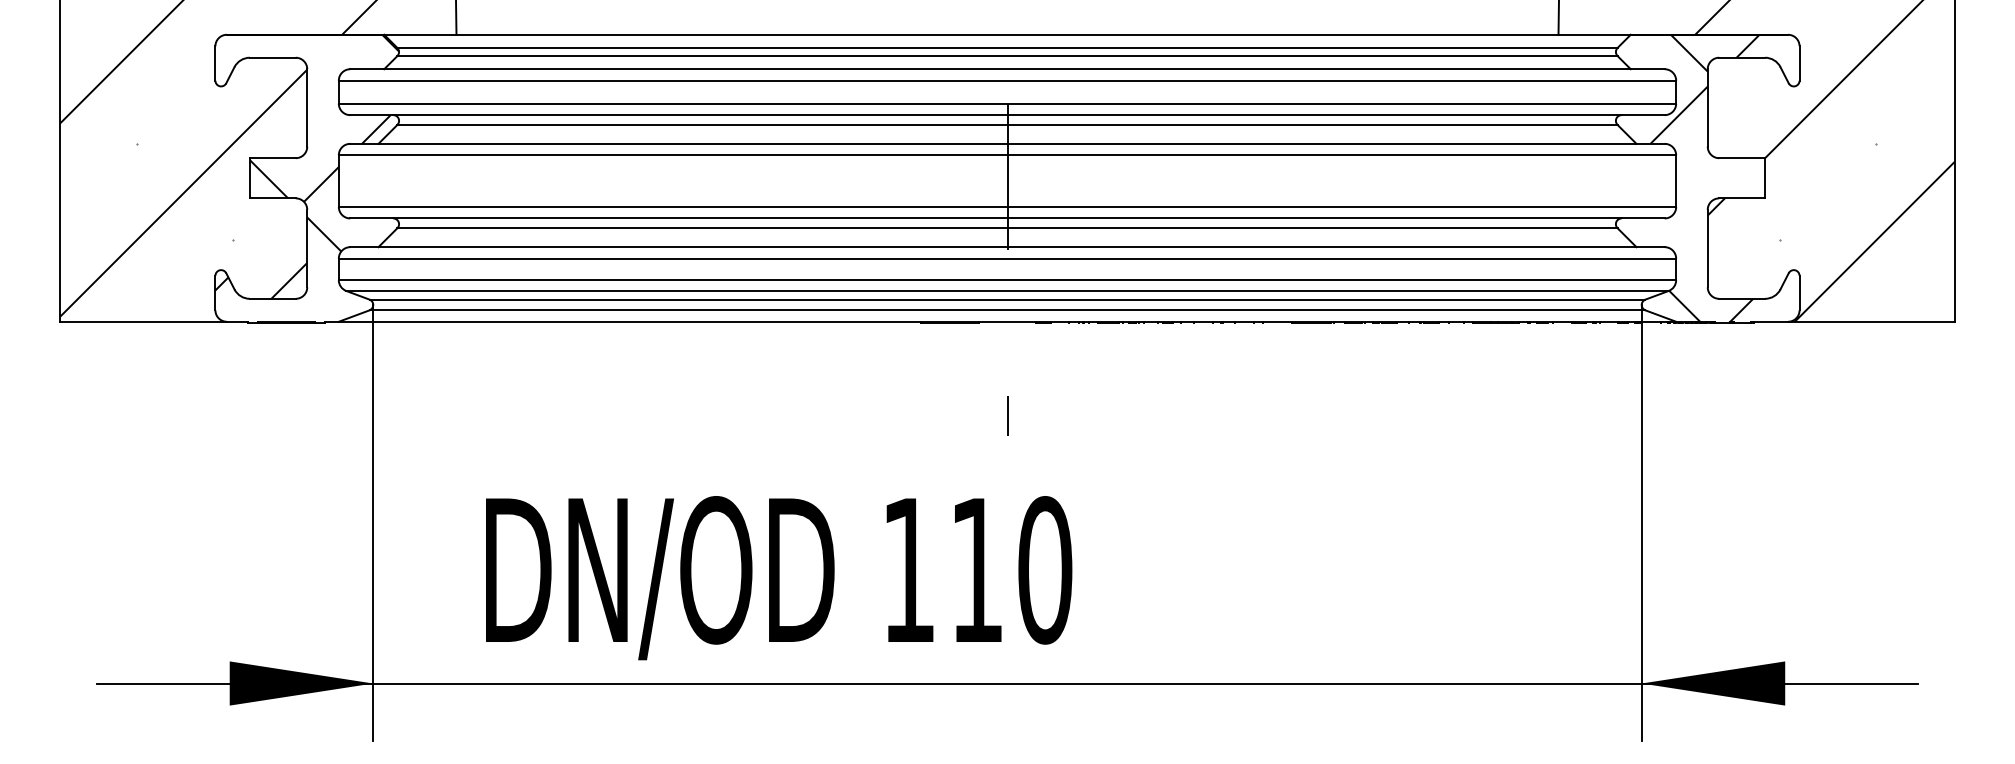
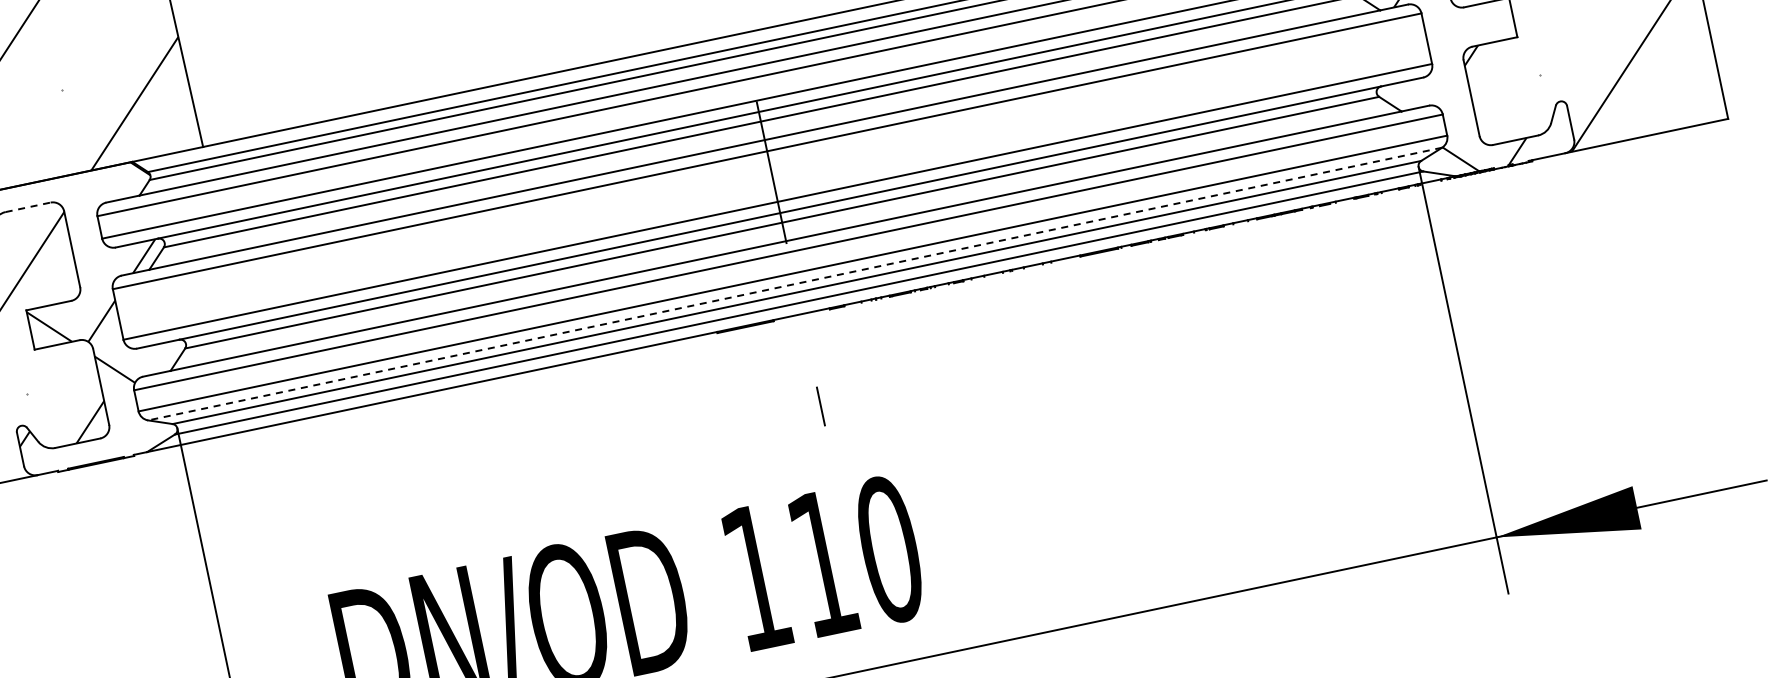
line: (272, 57) -> (27, 207), solid -> dashed
line: (1007, 290) -> (795, 283), solid -> dashed

